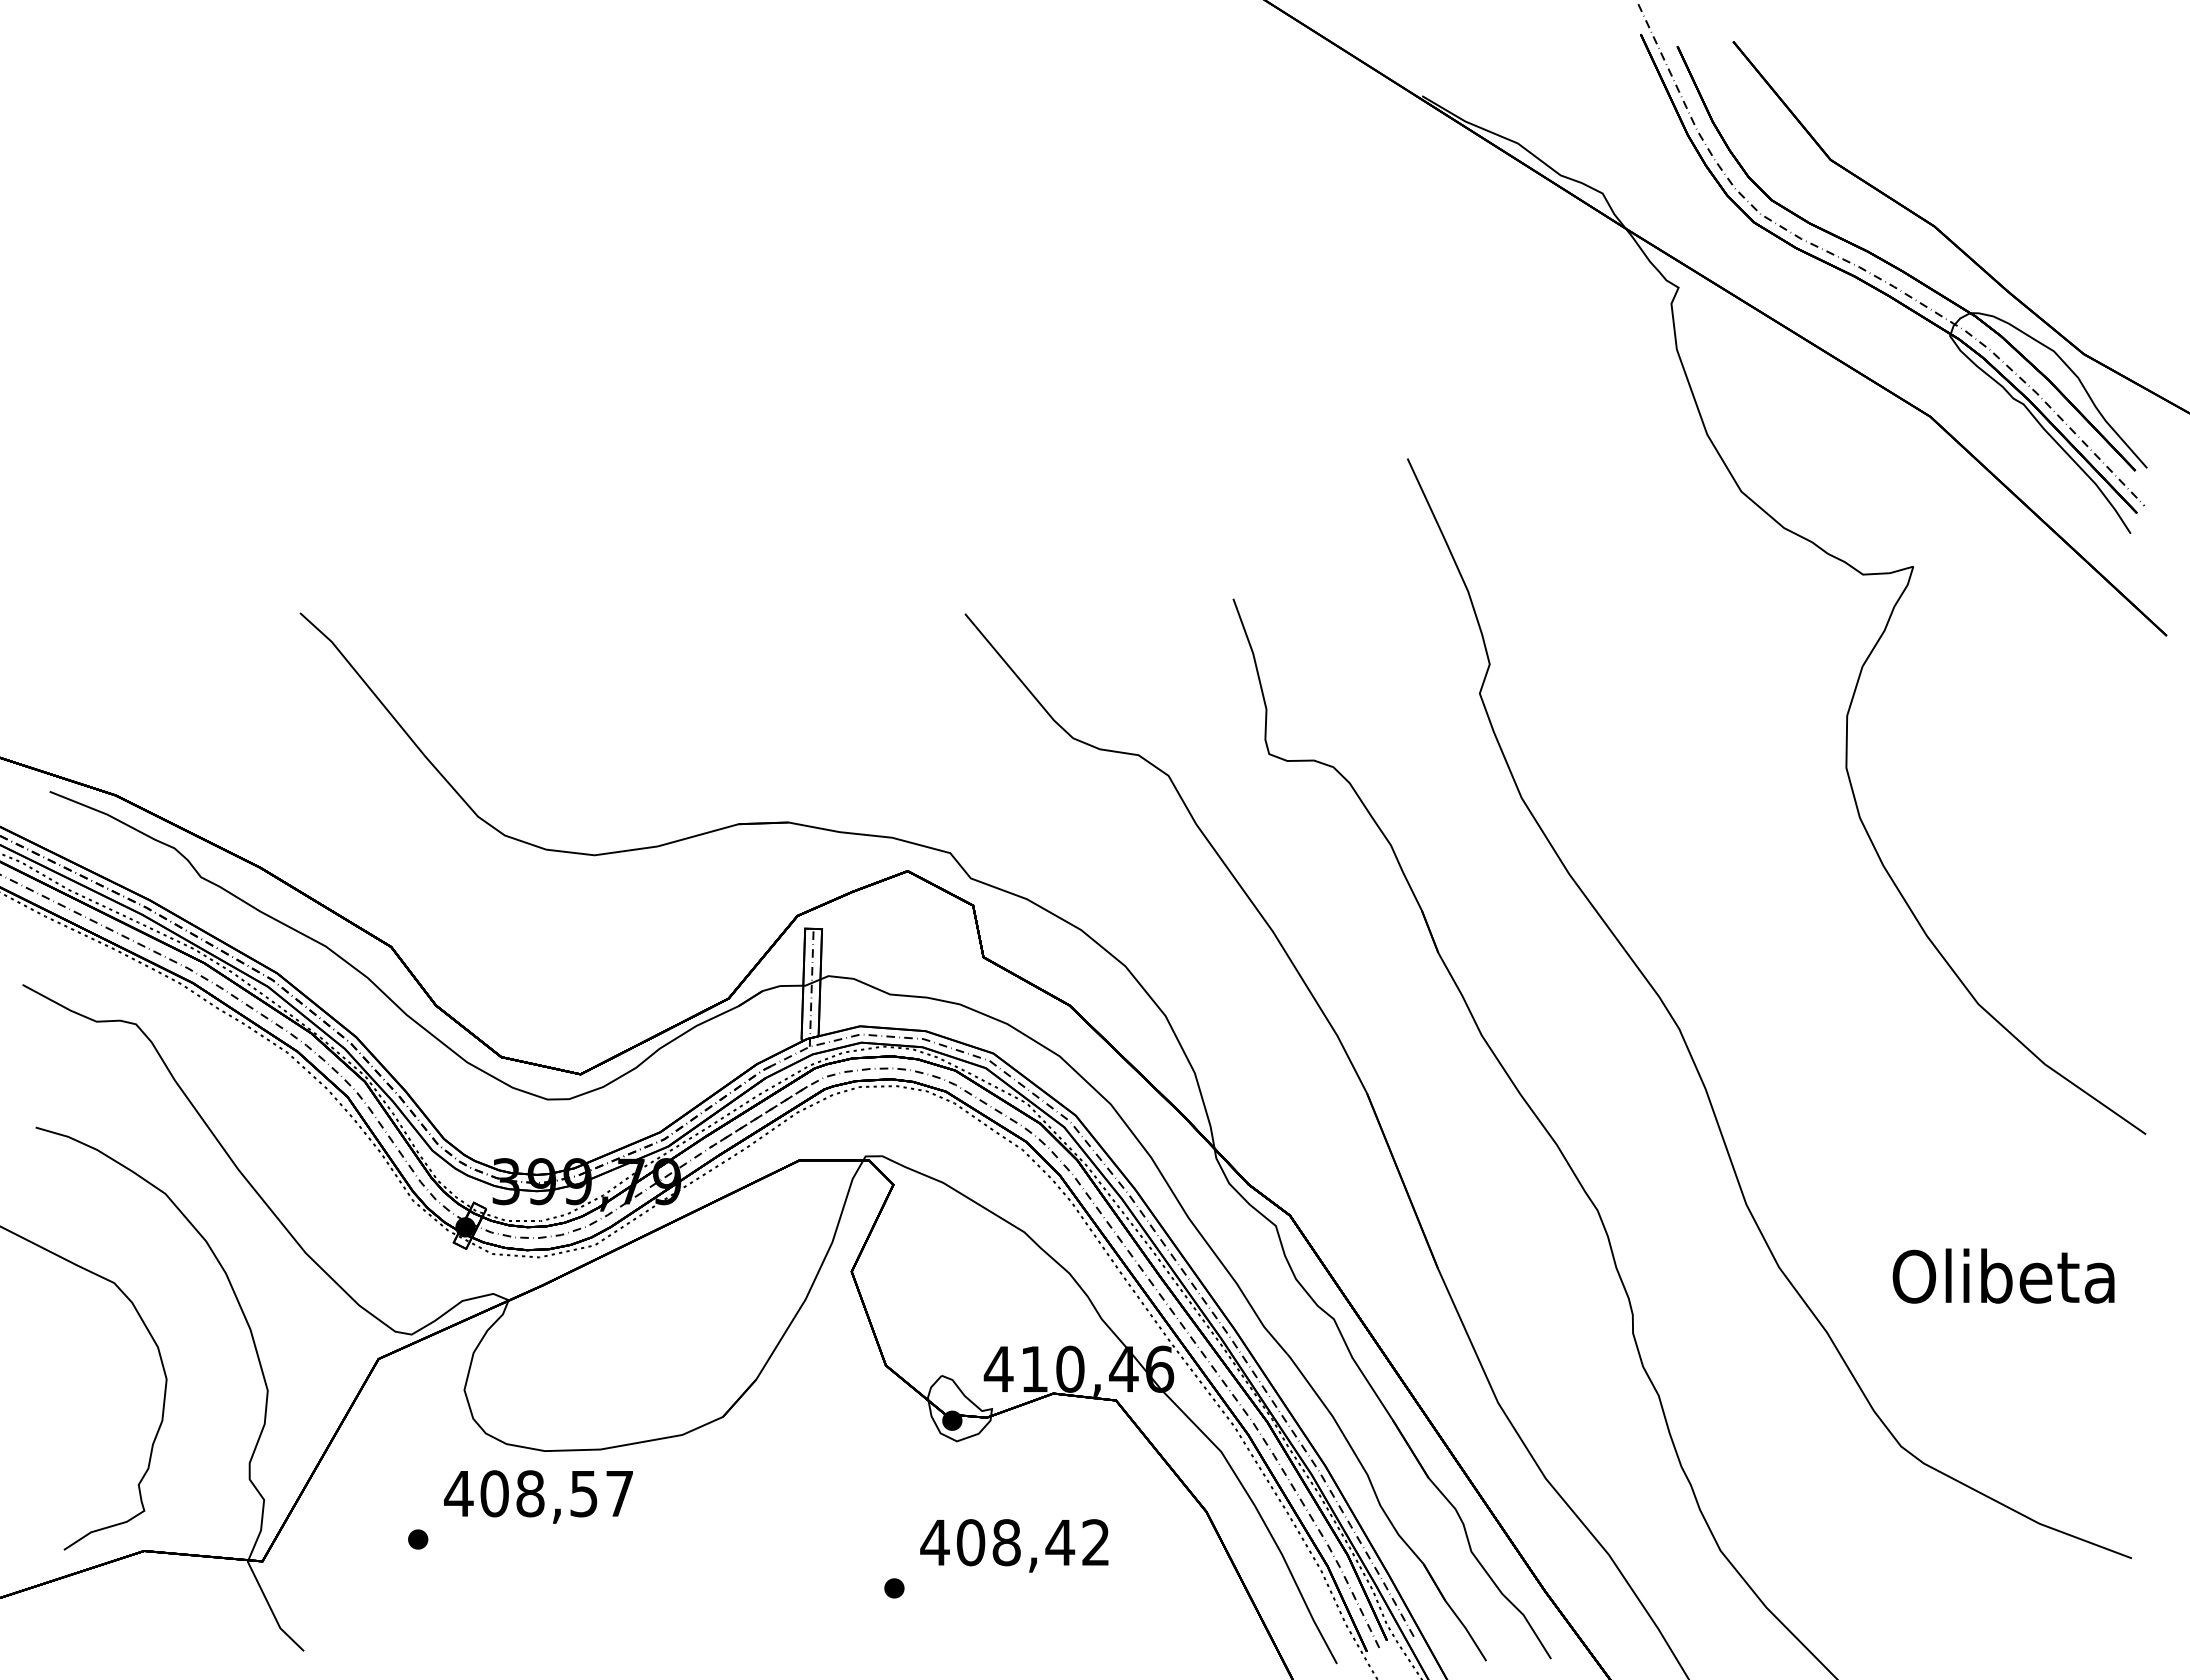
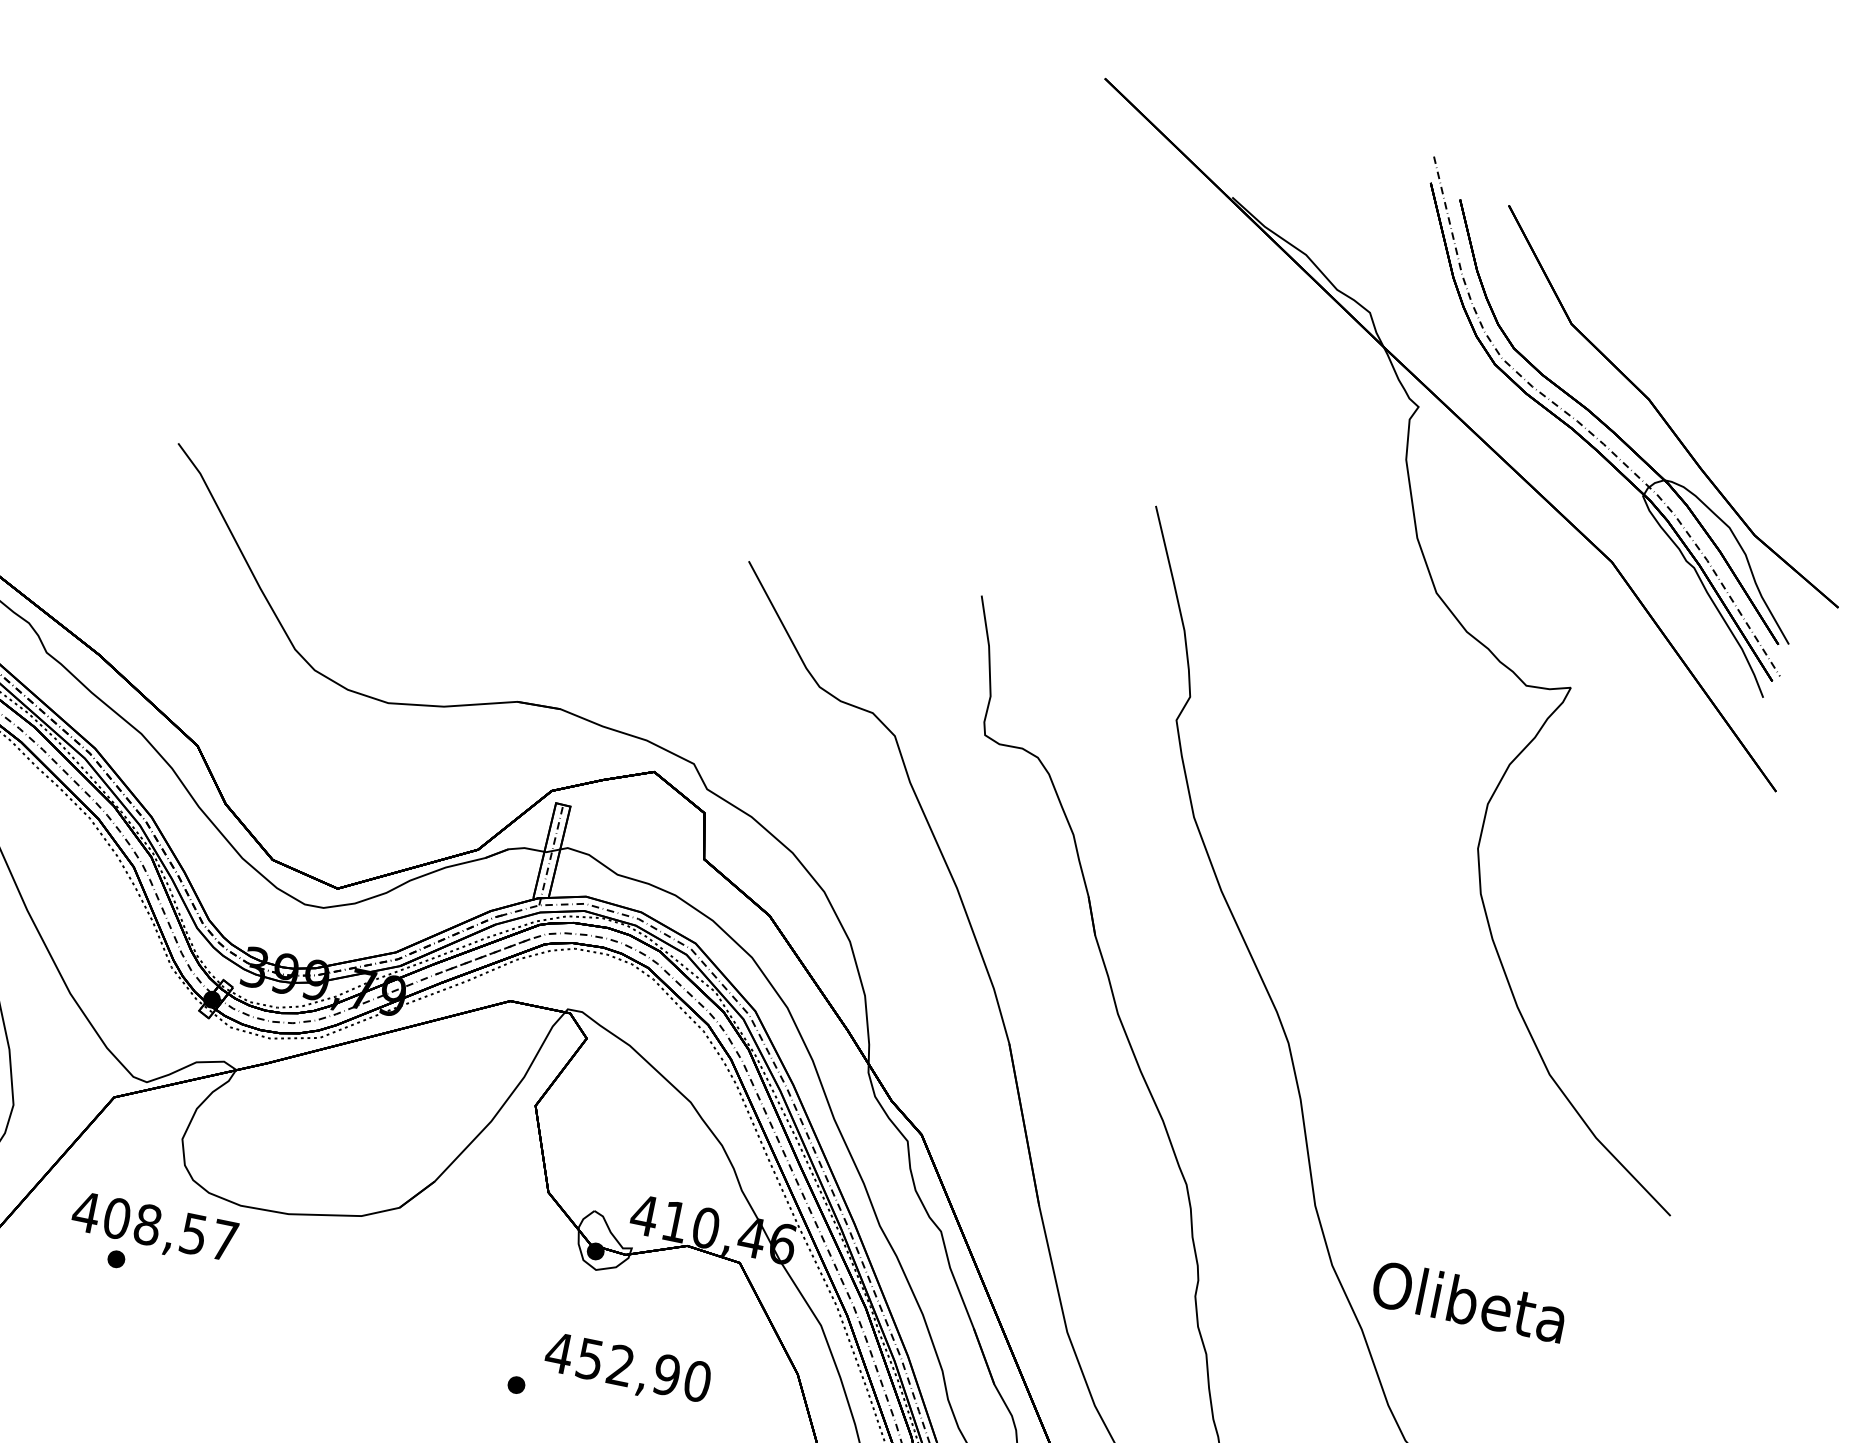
text: (2003, 1275) -> (1469, 1300), moved
text: (538, 1496) -> (154, 1228), moved
text: (1033, 1542) -> (643, 1370), 408,42 -> 452,90

